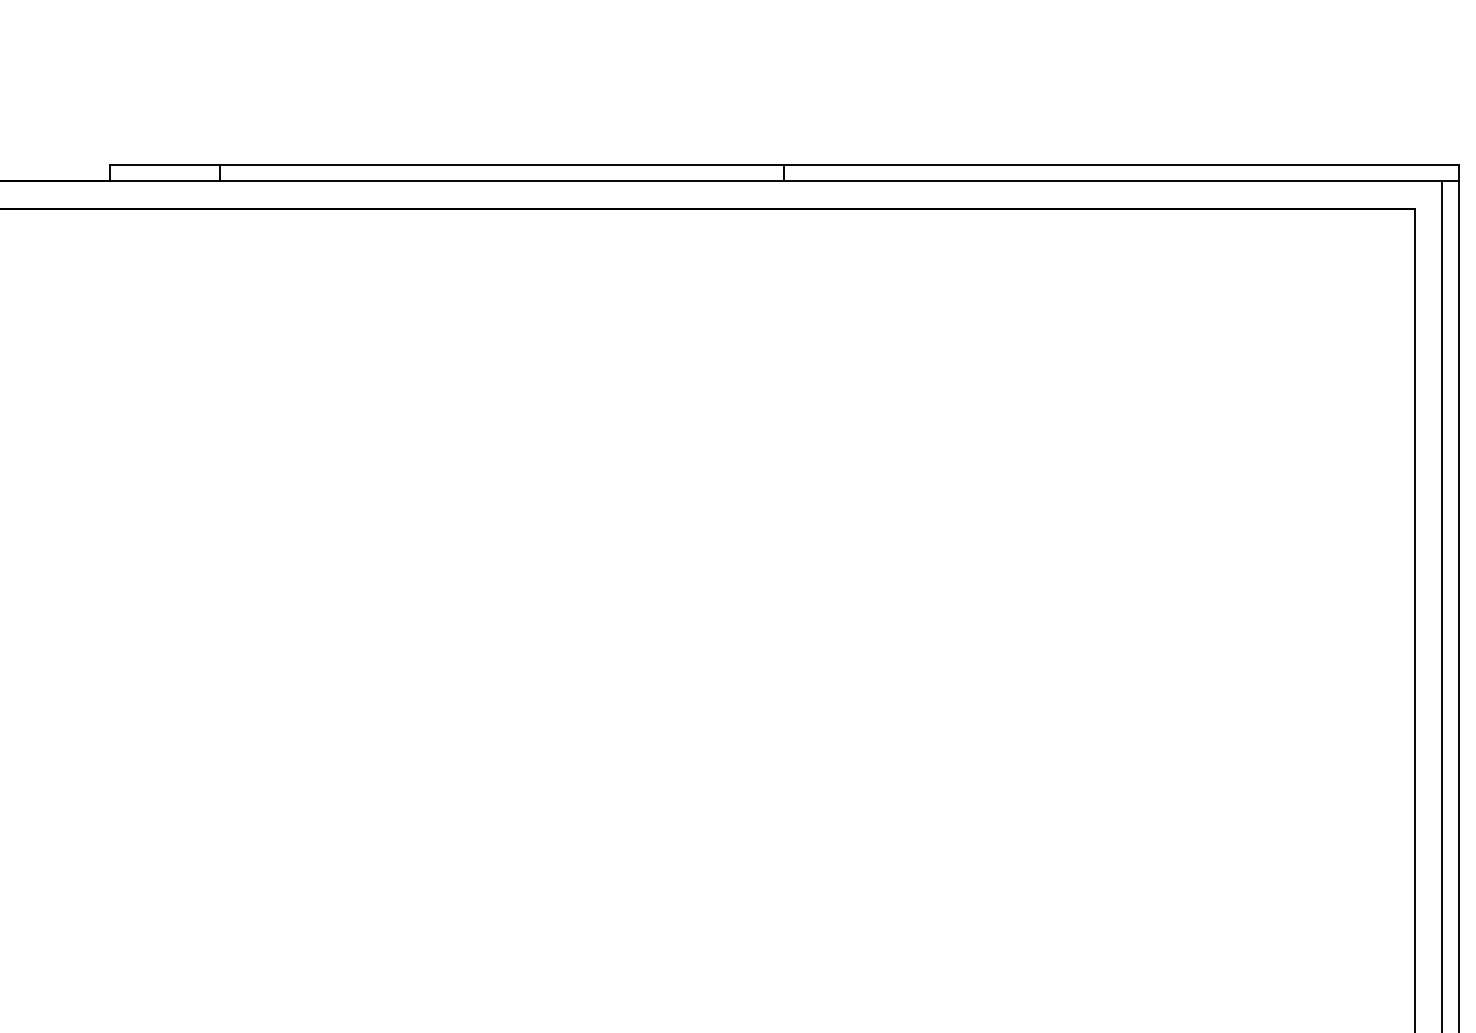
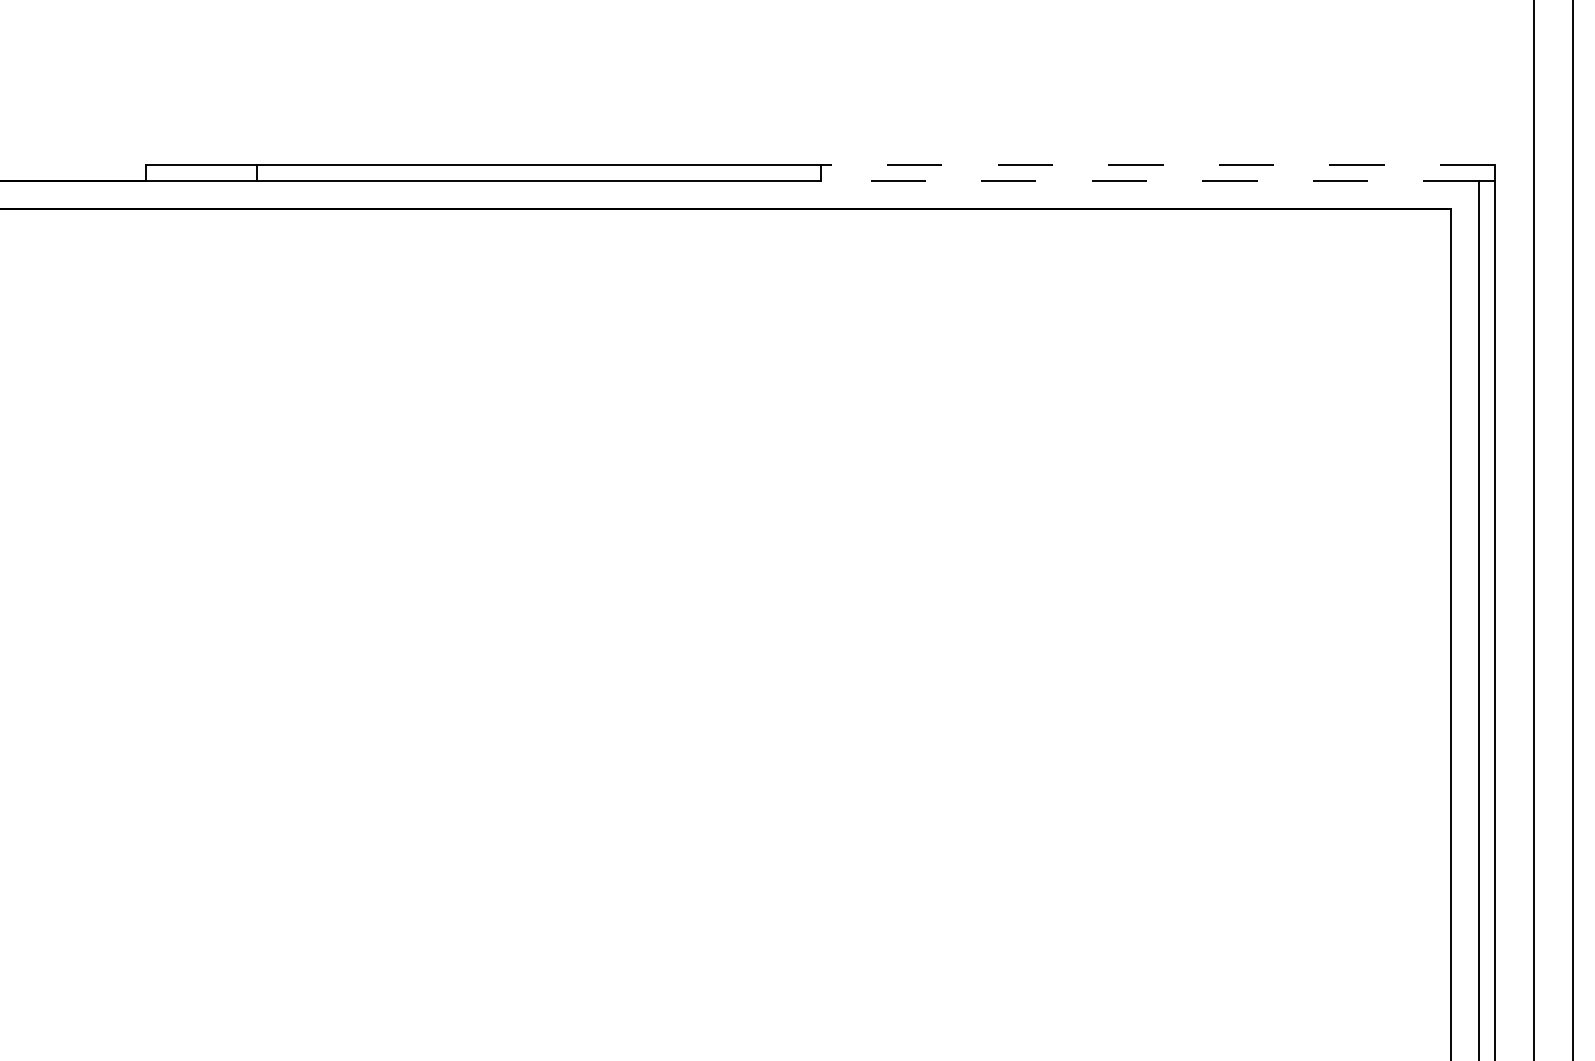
line: (1120, 164) -> (1157, 164), solid -> dashed
line: (1112, 181) -> (1149, 181), solid -> dashed

